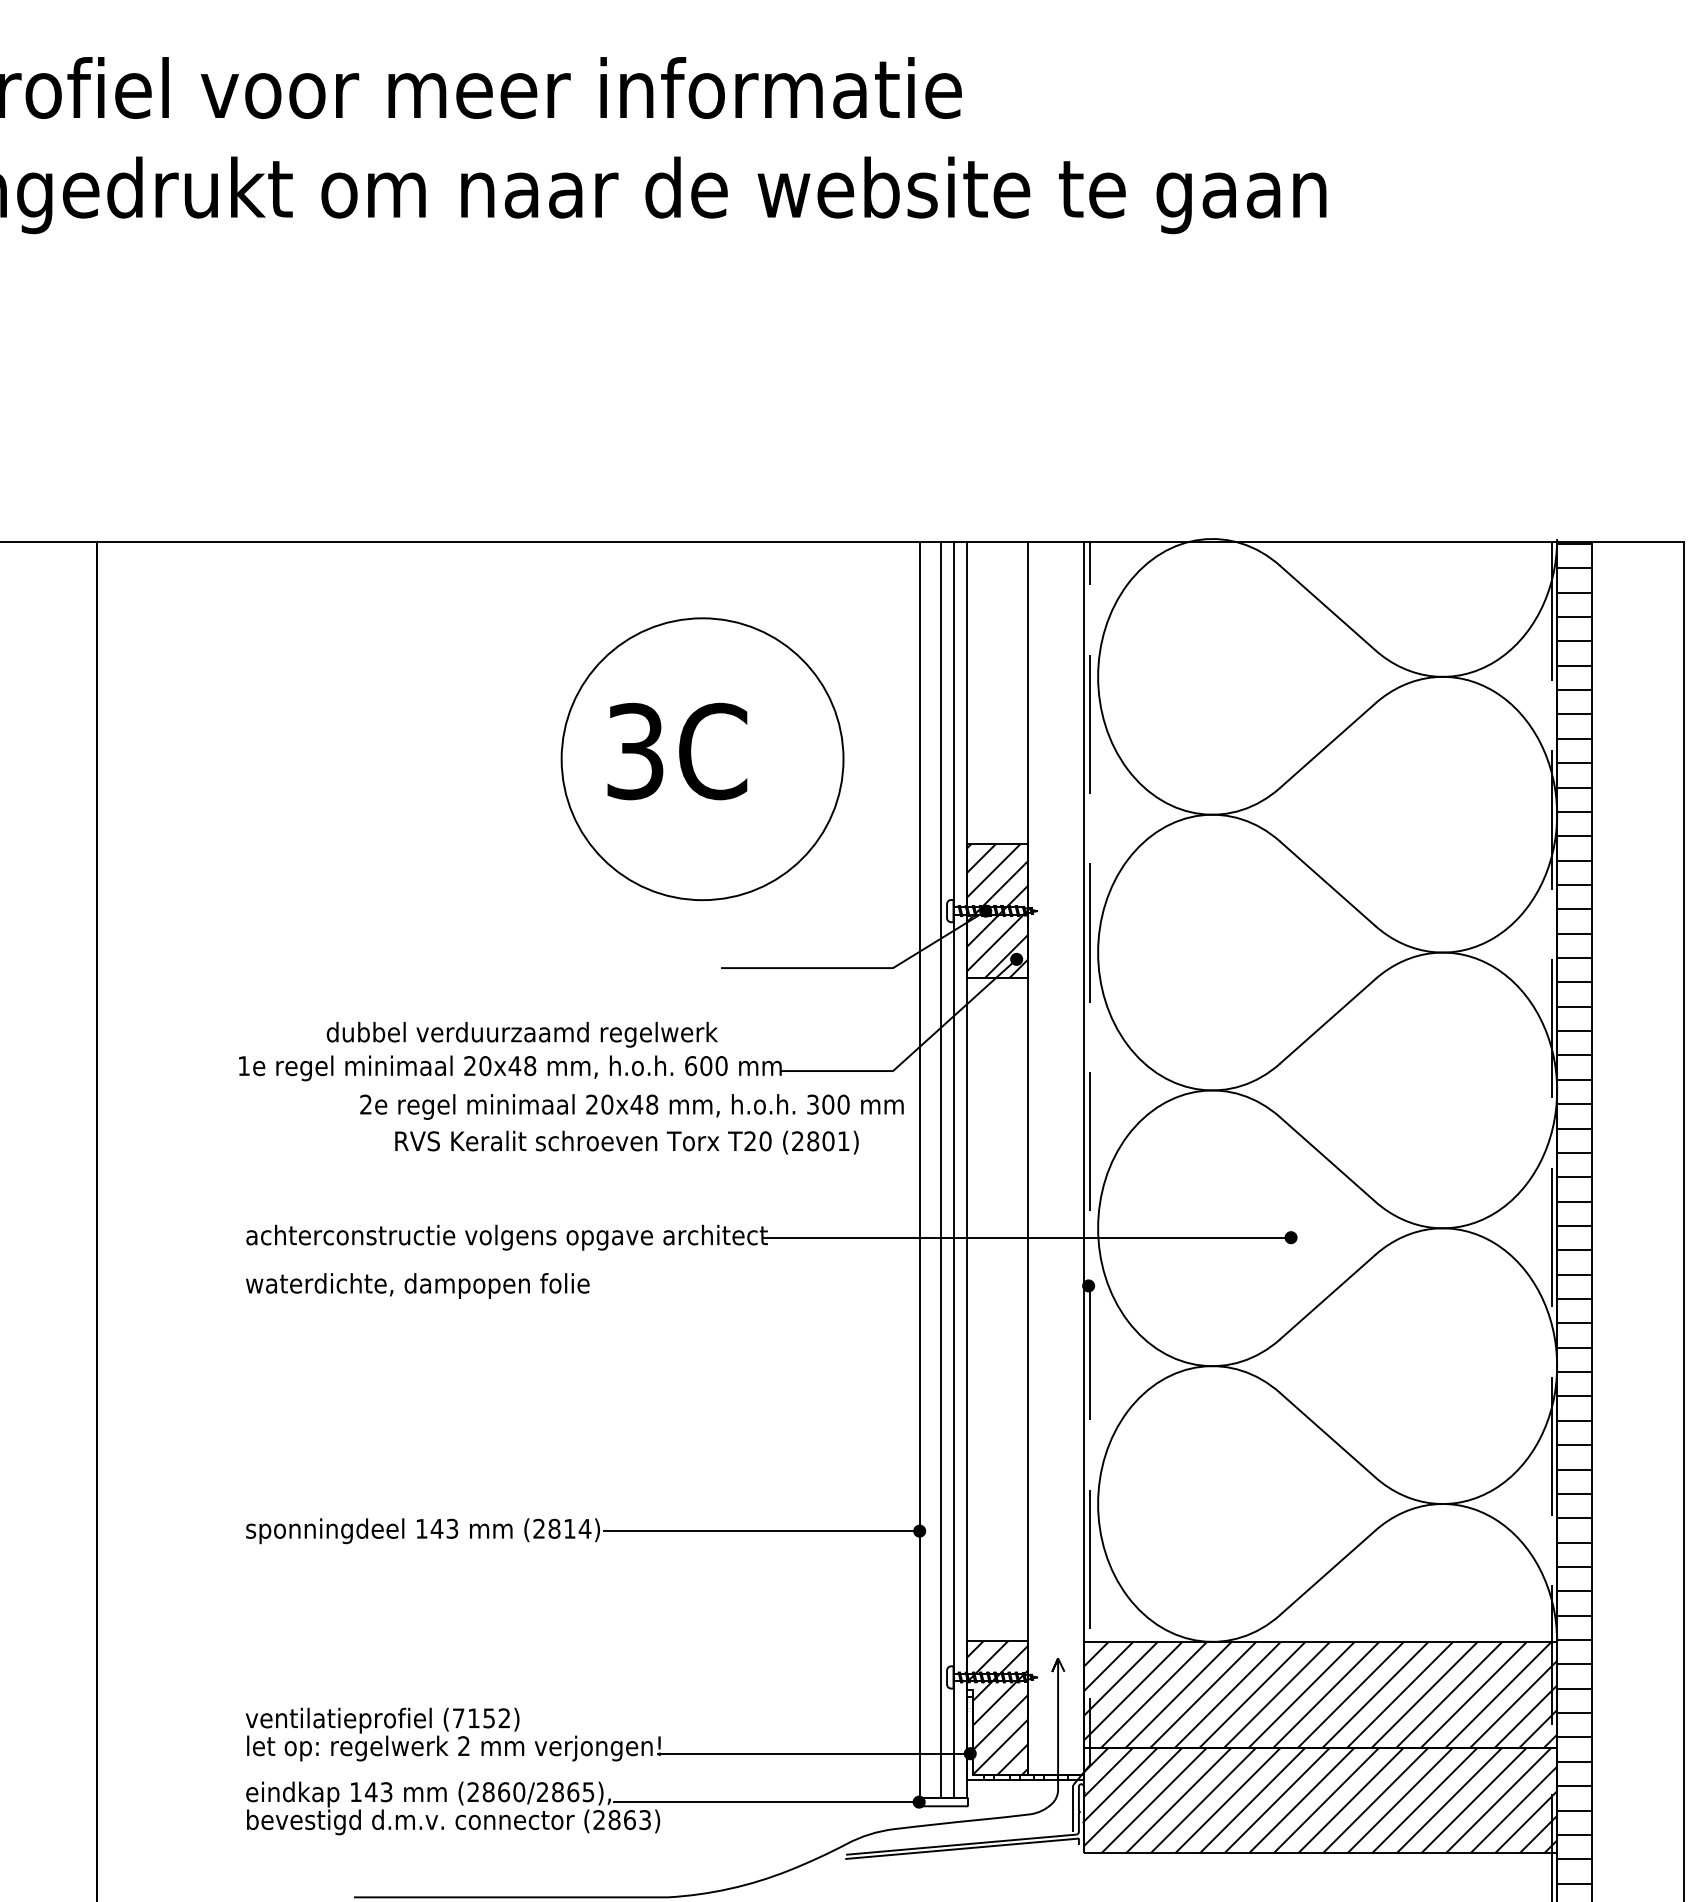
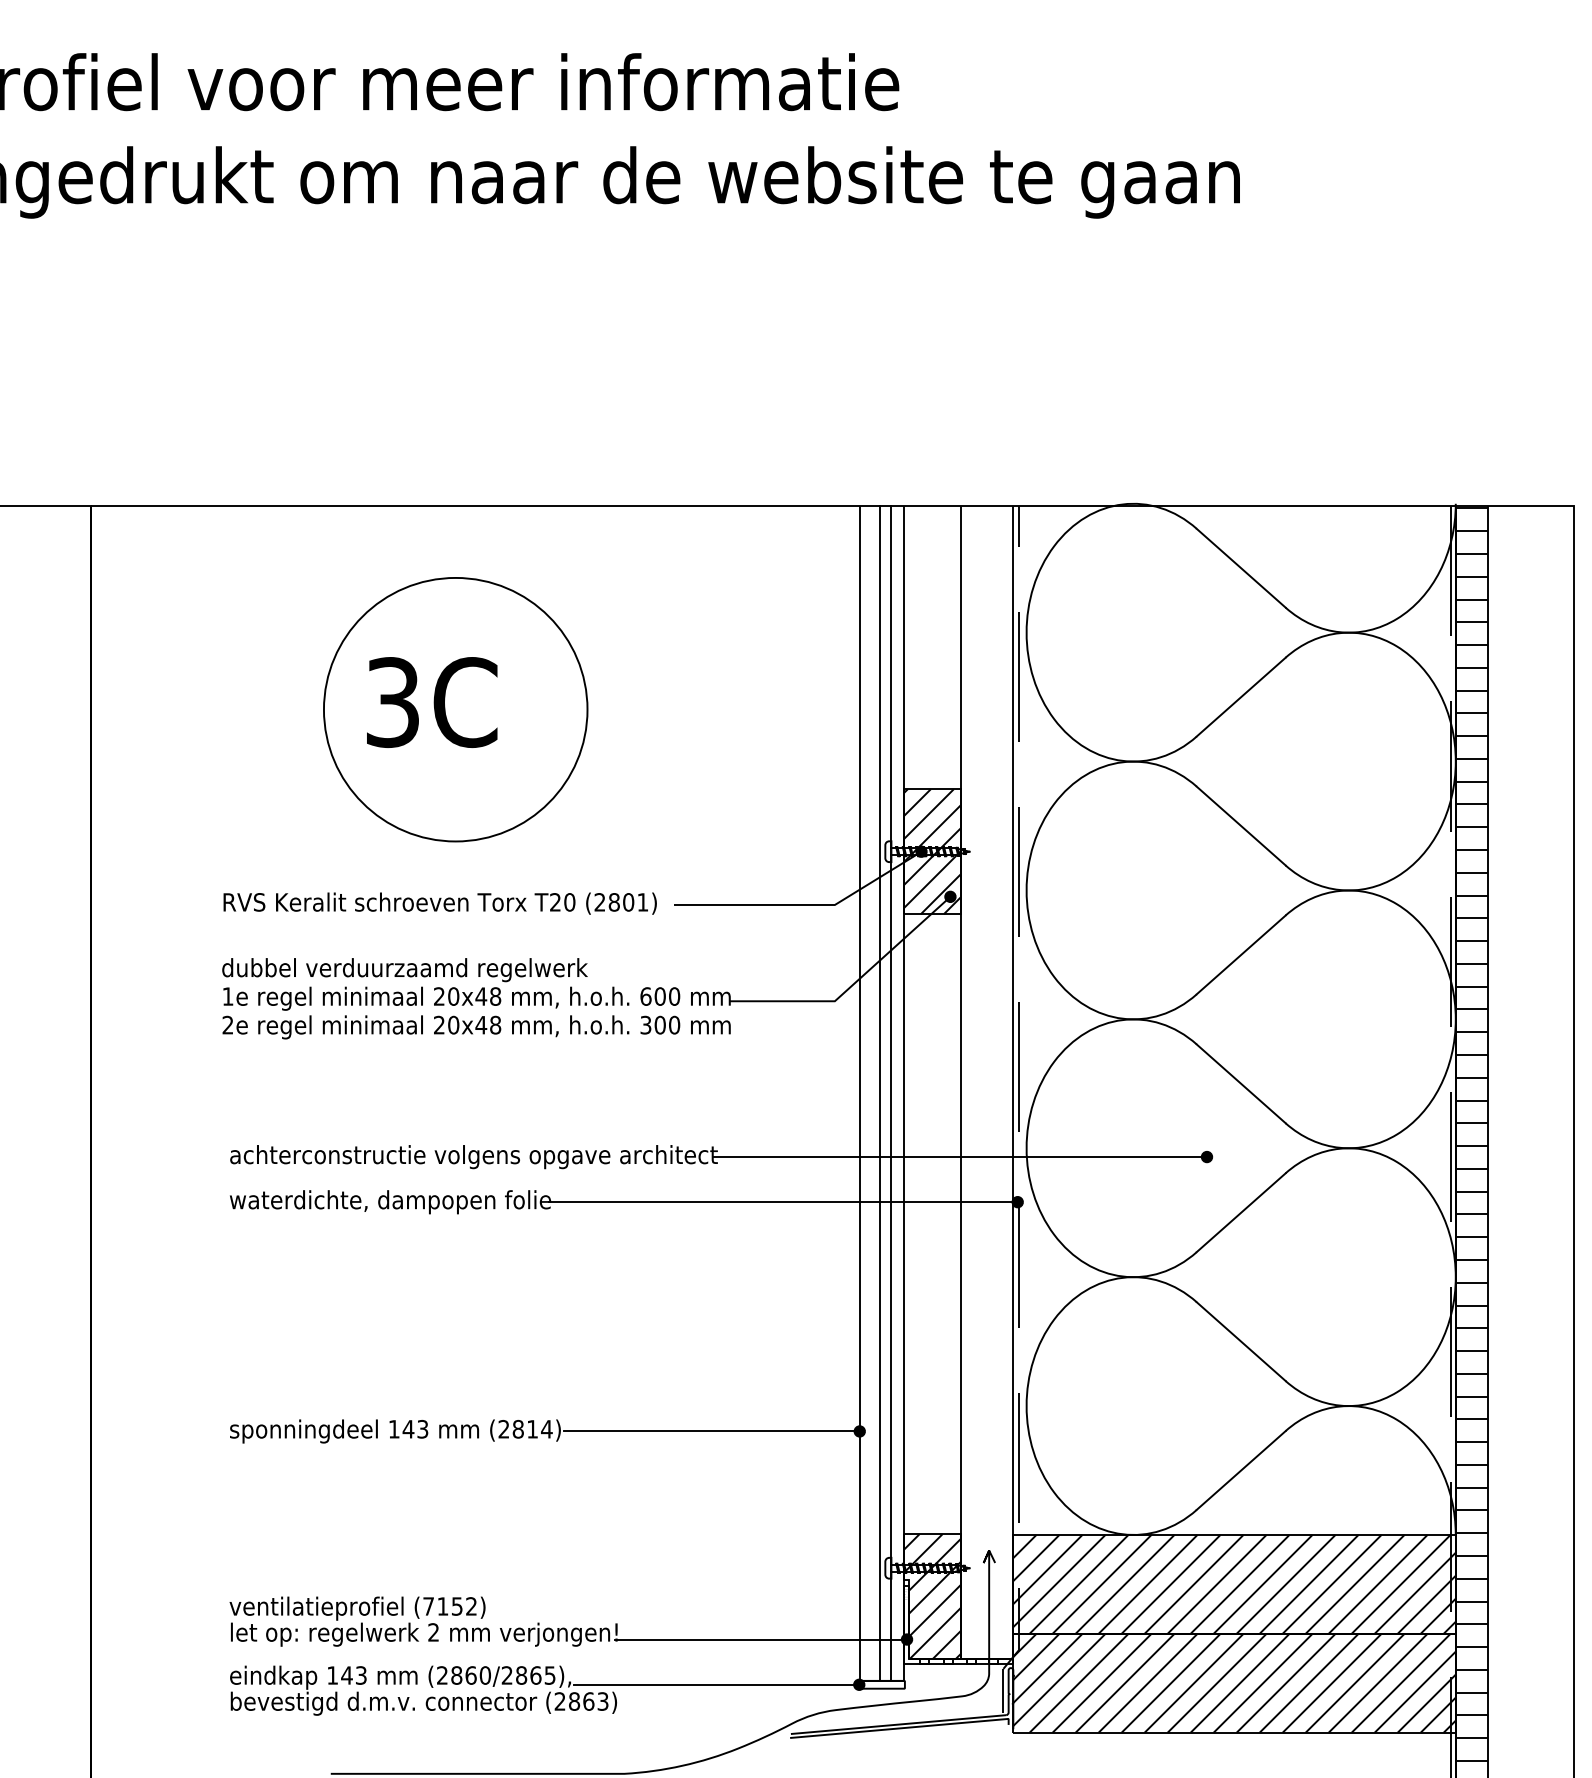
part: (702, 759) -> (455, 709), moved
text: (521, 1034) -> (404, 969), moved
text: (631, 1106) -> (476, 1026), moved
text: (626, 1142) -> (439, 903), moved
line: (837, 1285) -> (782, 1201), added

